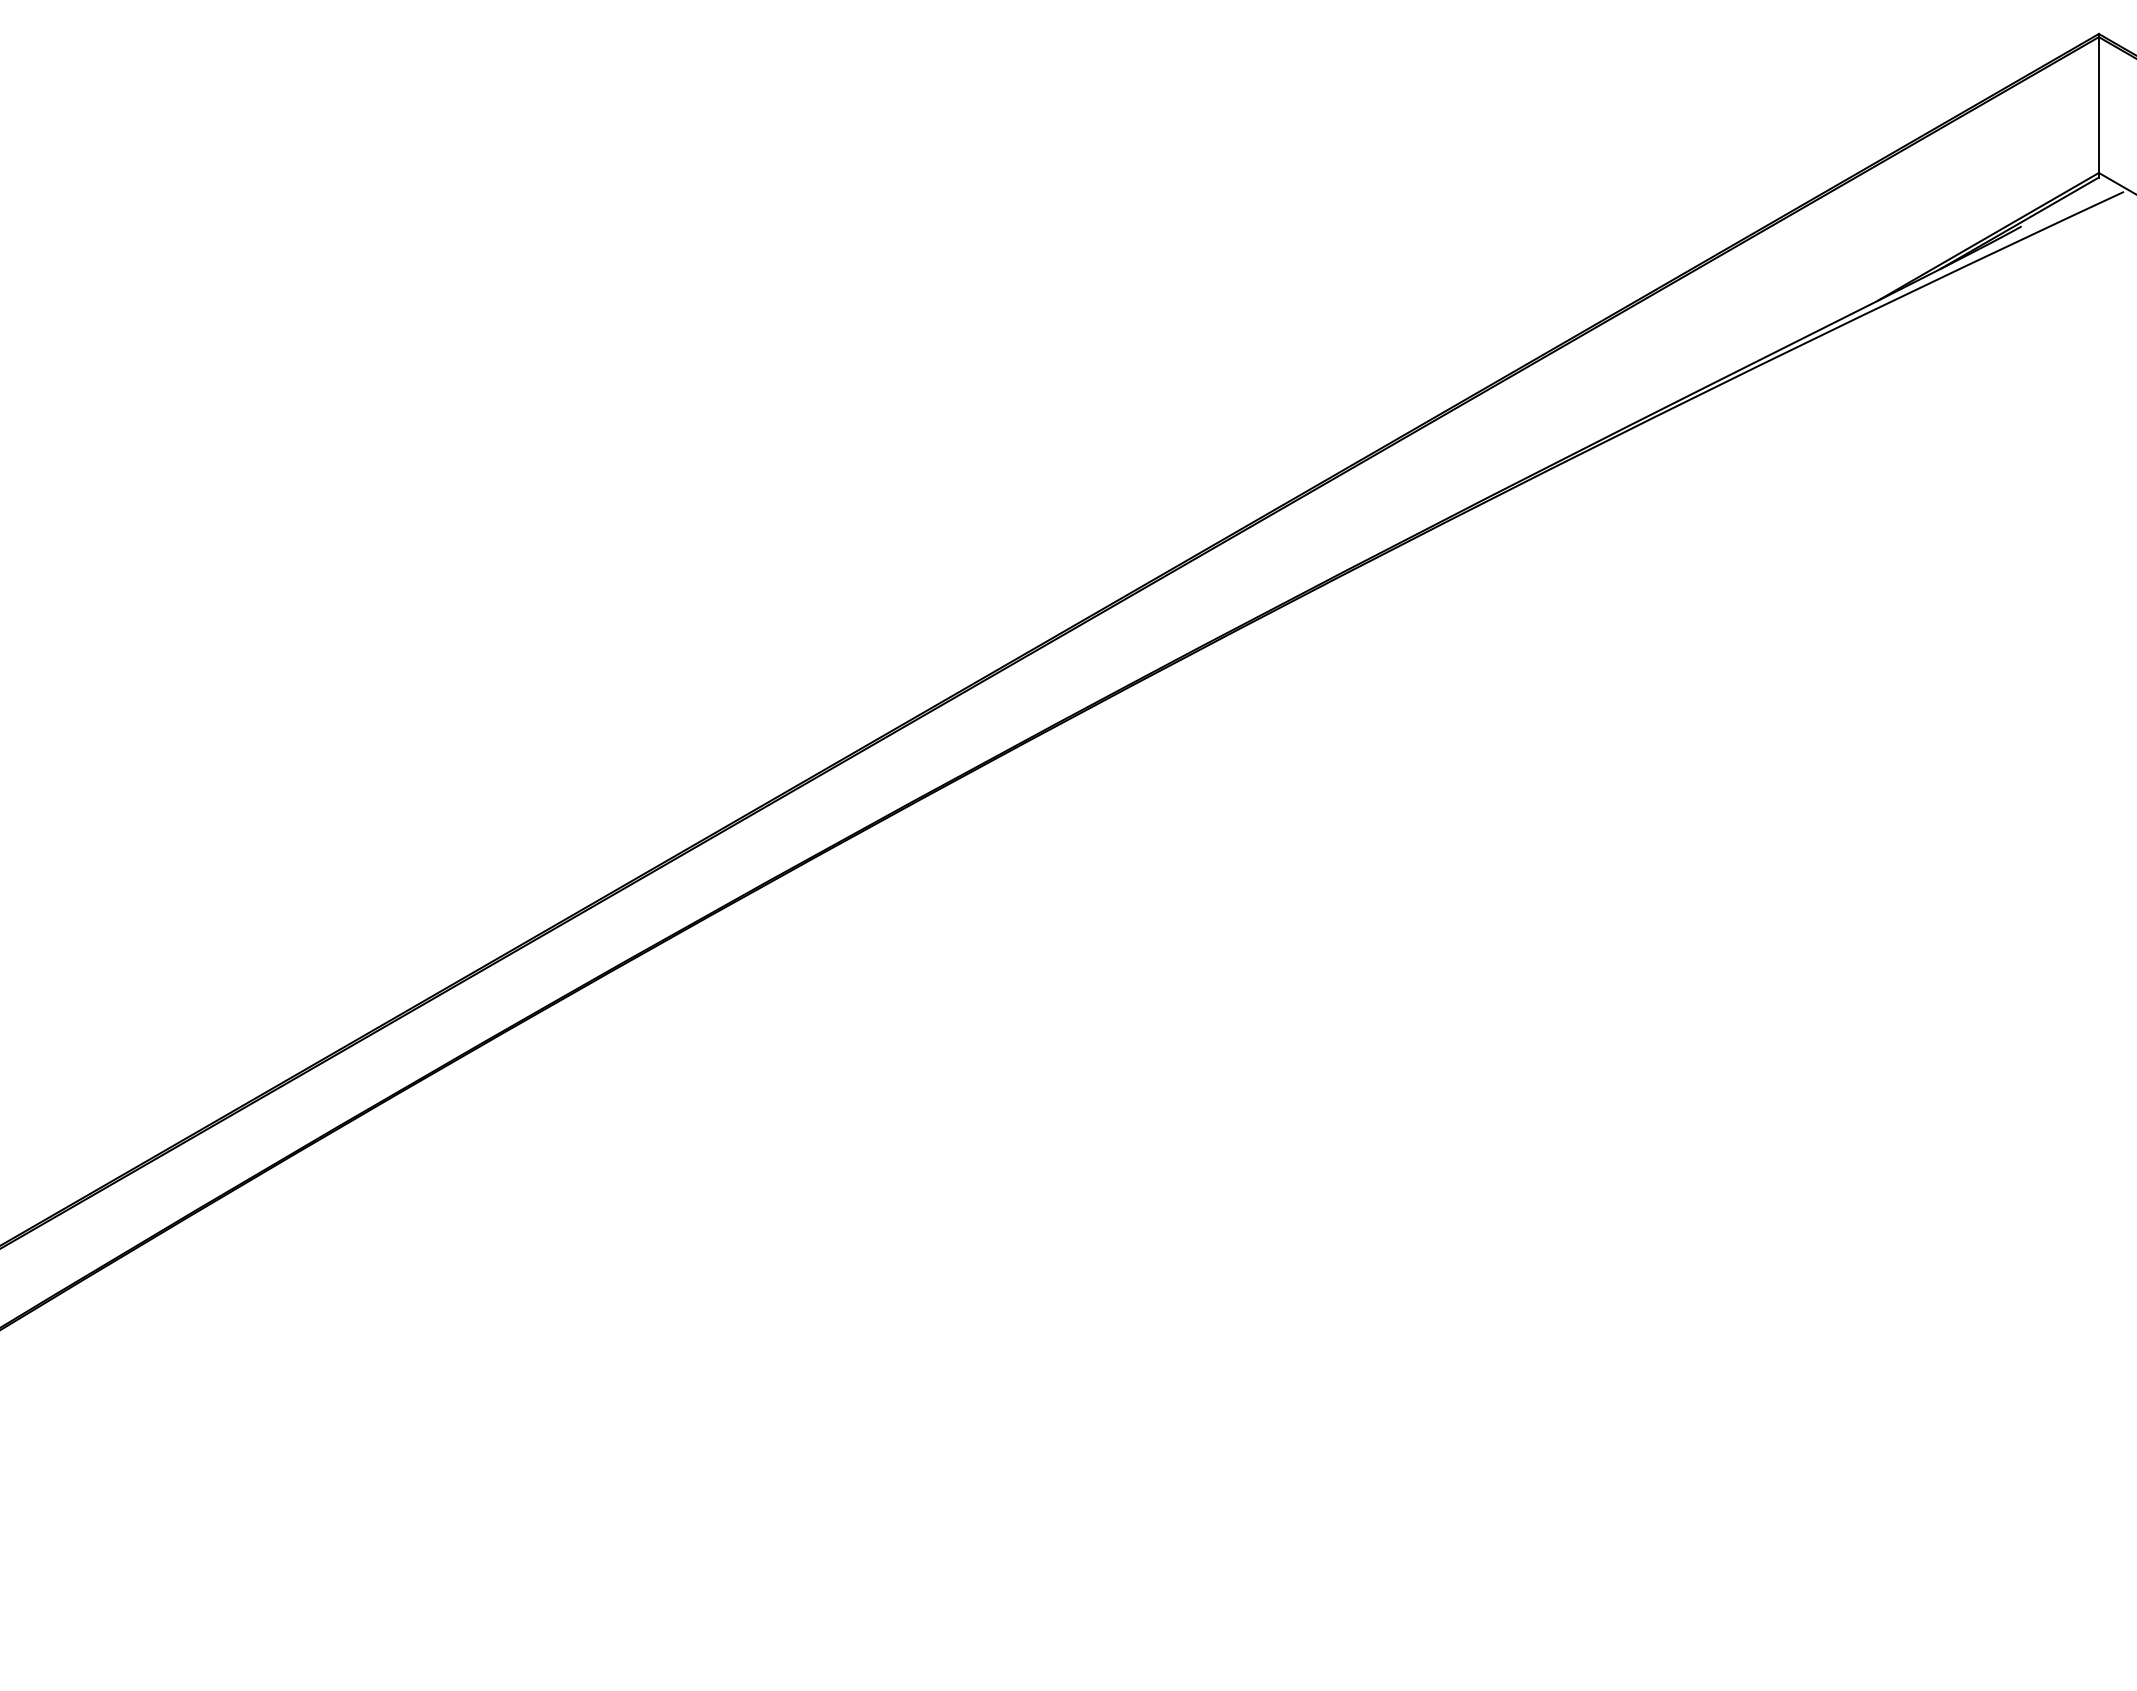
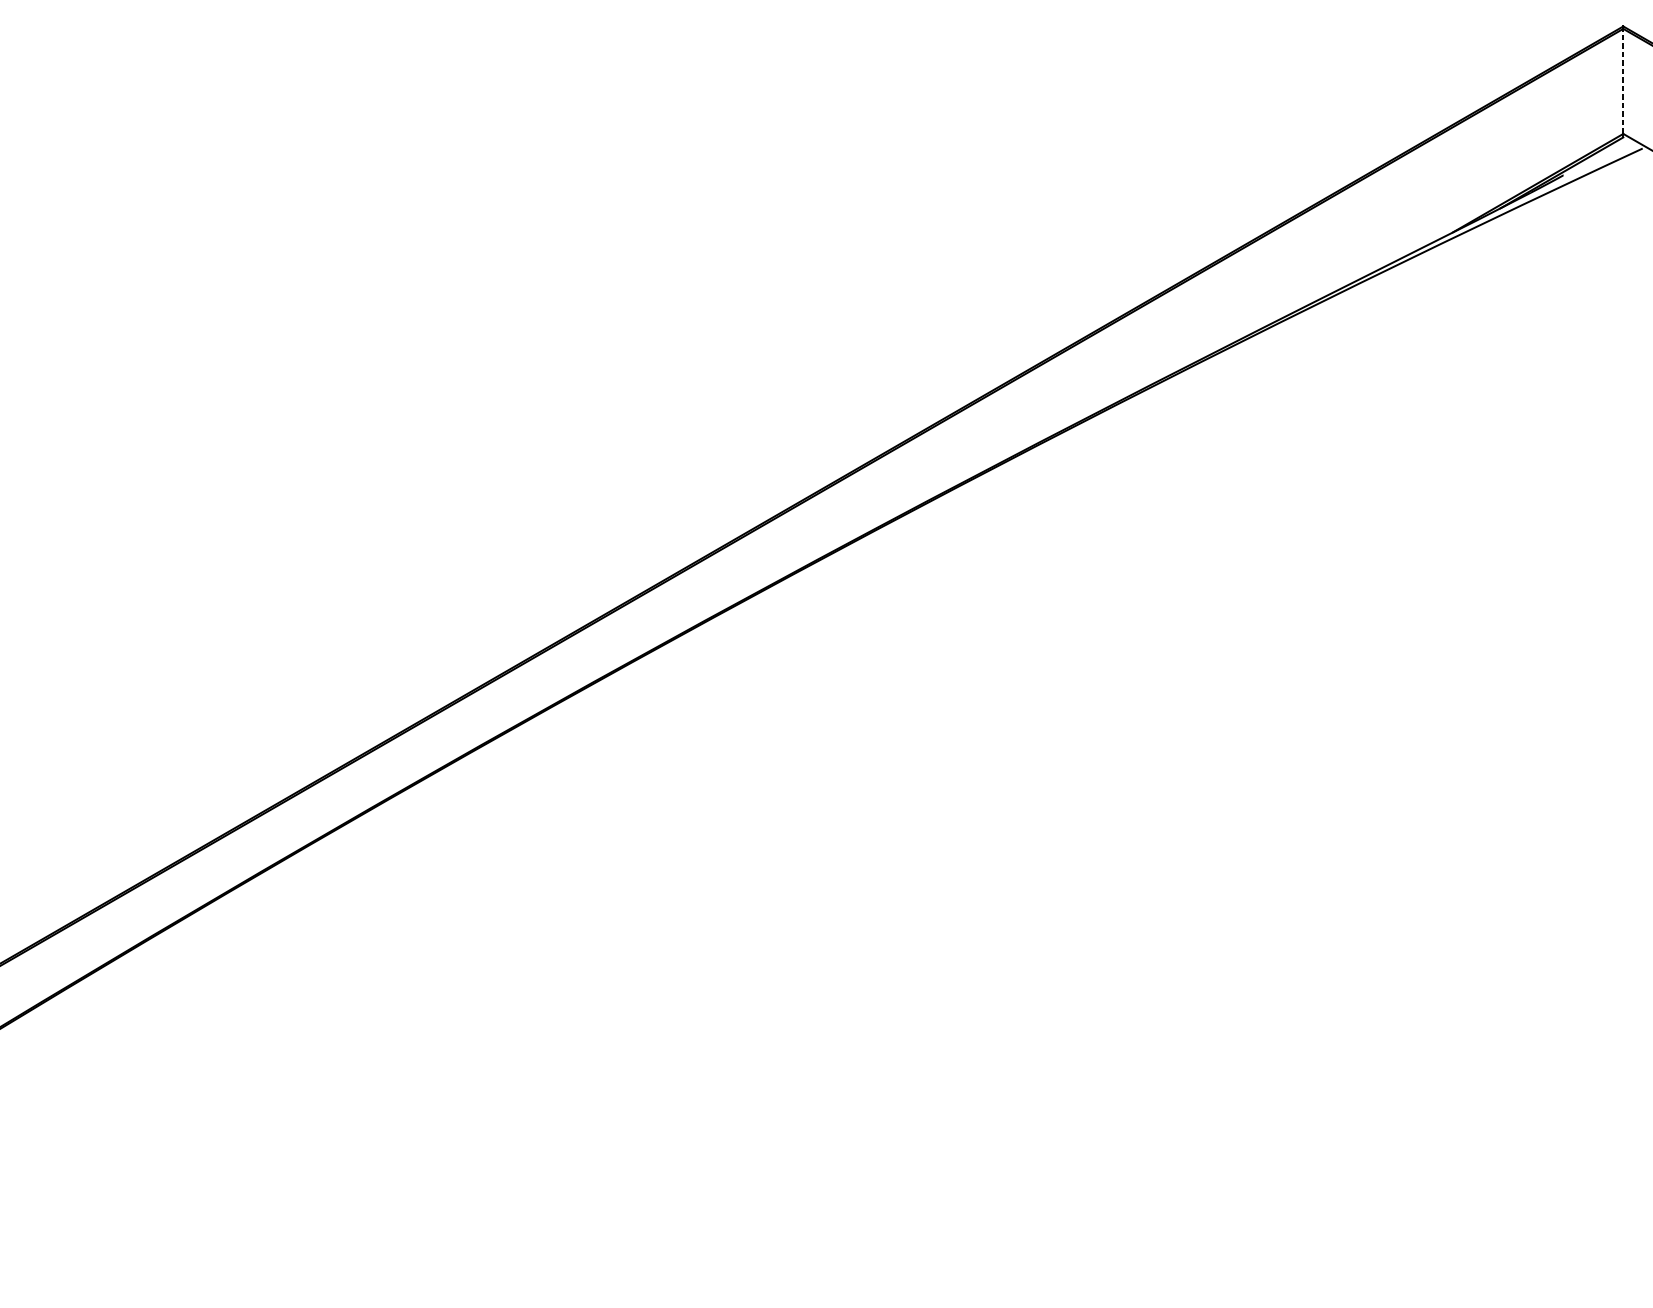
line: (2098, 105) -> (1622, 81), solid -> dashed

